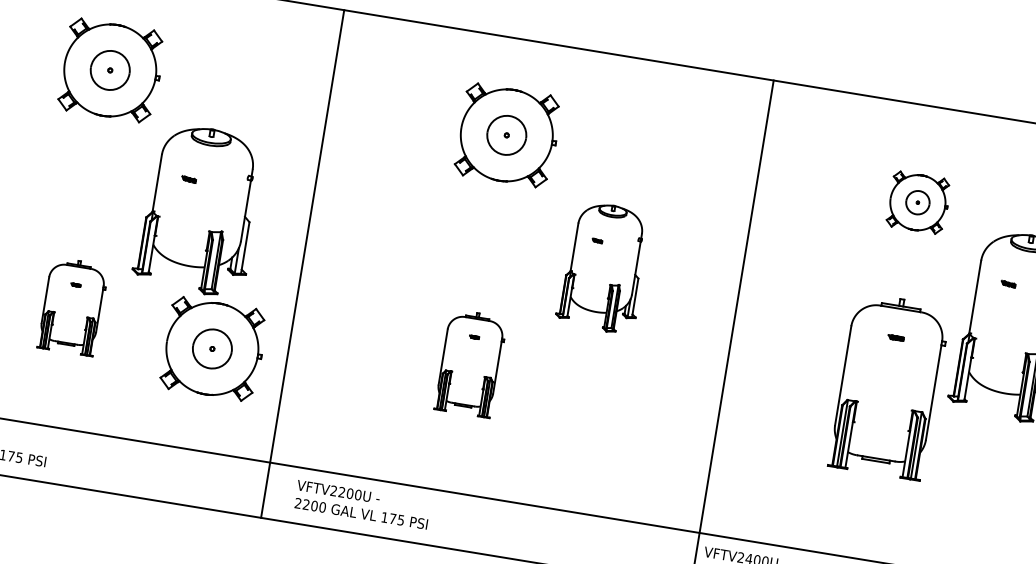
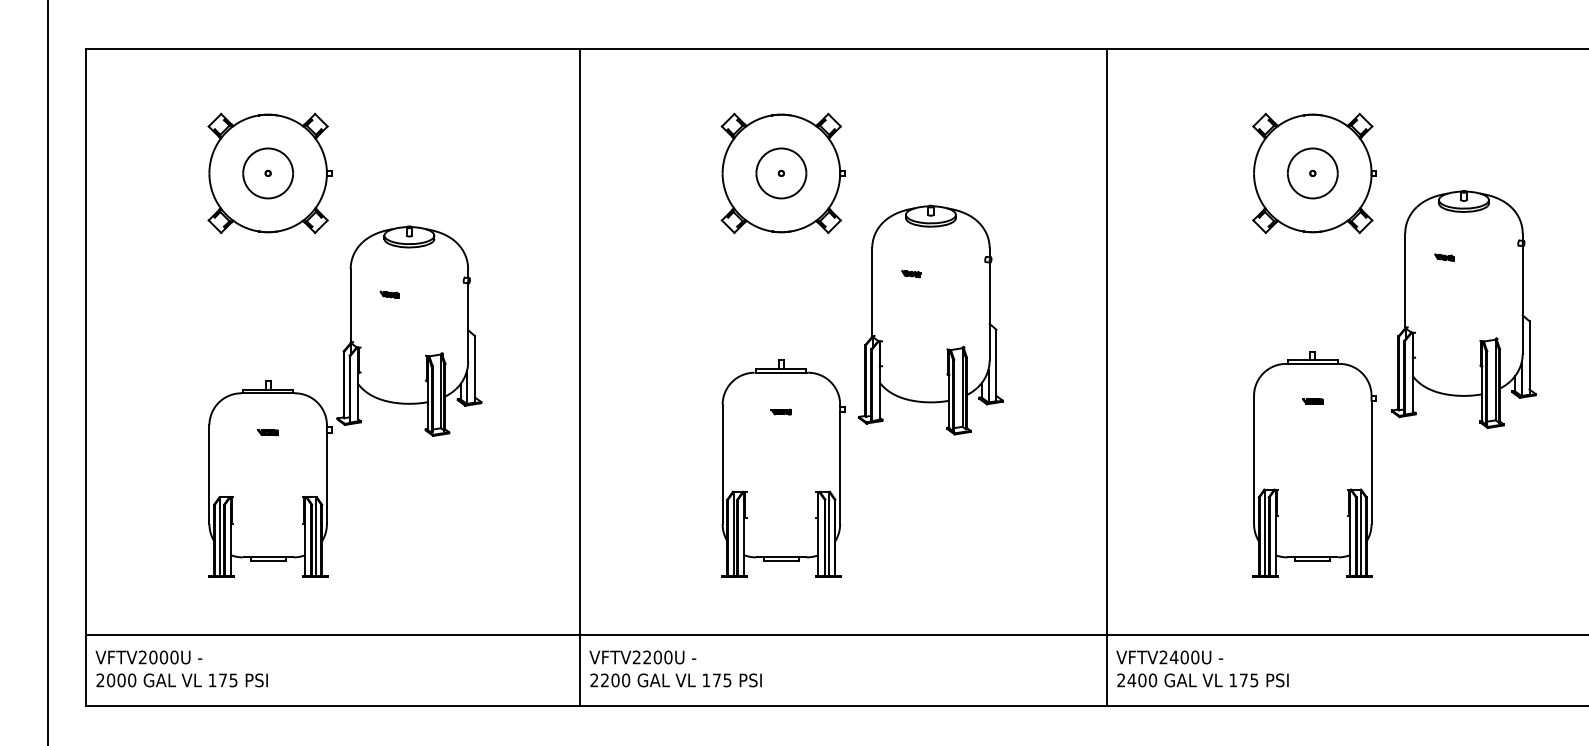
part: (918, 202) -> (1314, 173), size x1.67
line: (302, 263) -> (579, 377), moved
part: (603, 267) -> (930, 319), size x1.43
part: (73, 306) -> (270, 478), size x1.67
part: (213, 349) -> (455, 503), removed
part: (471, 363) -> (783, 468), size x1.67
part: (889, 386) -> (1314, 464), moved

